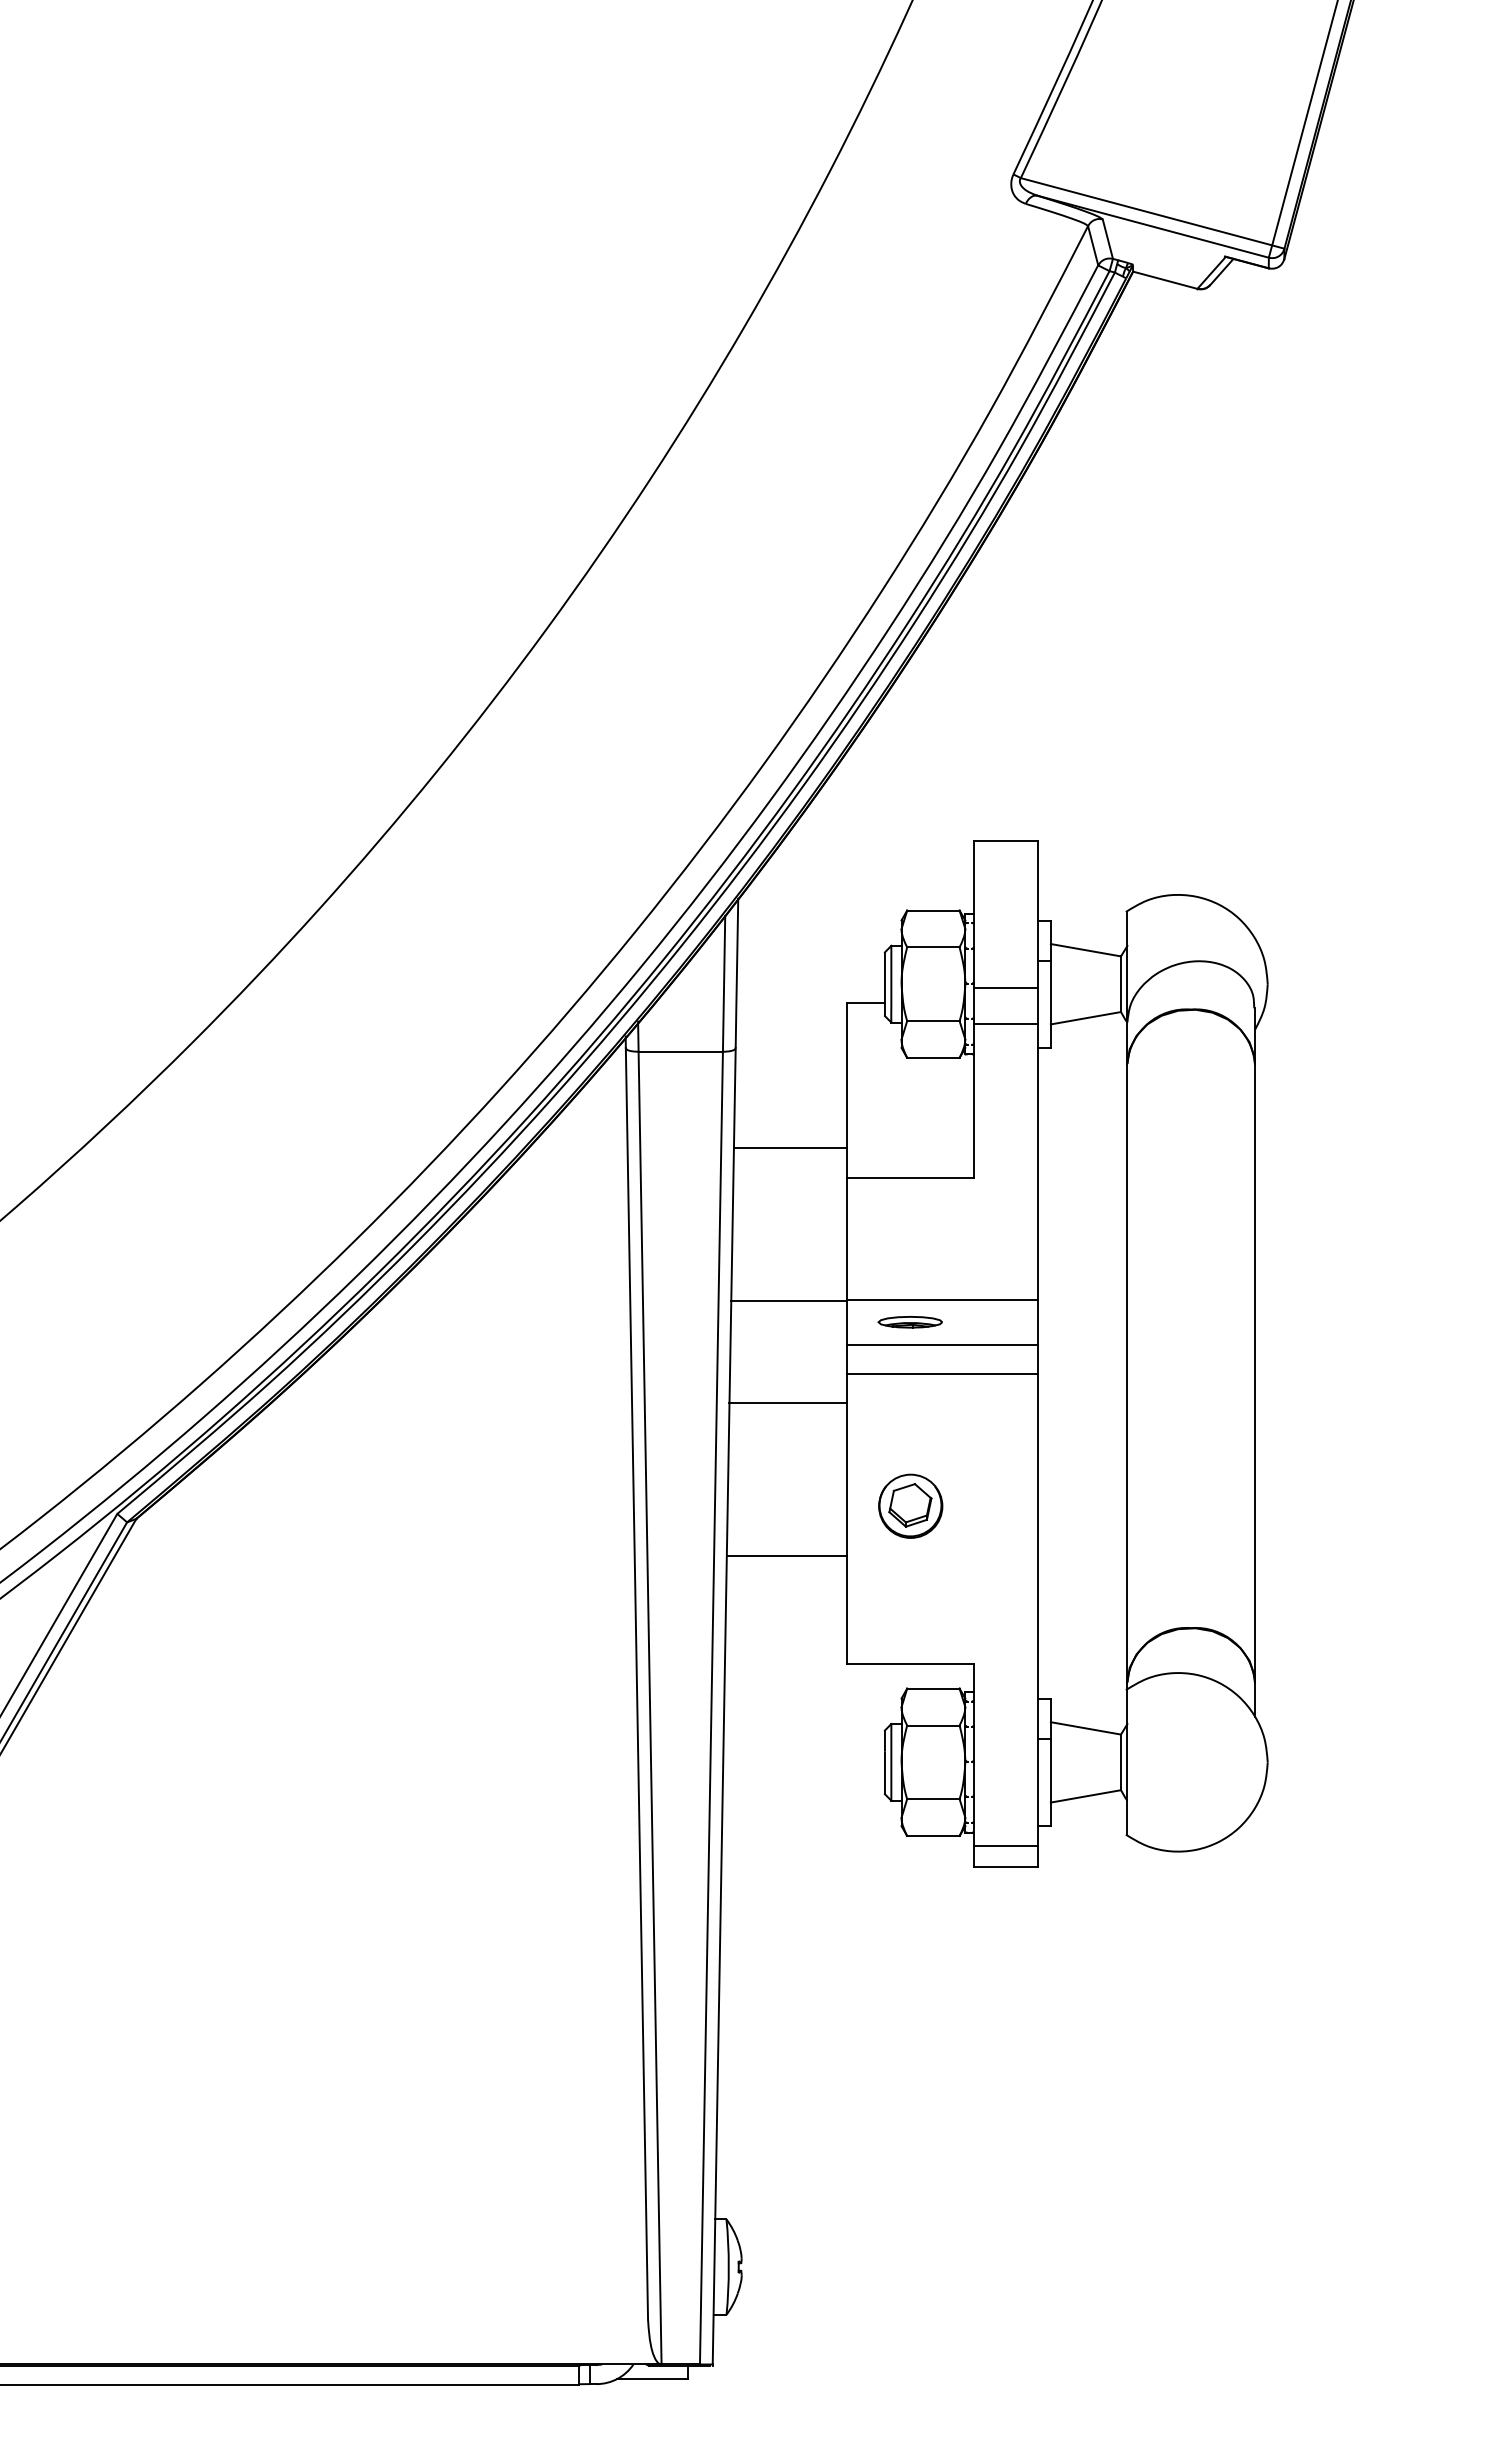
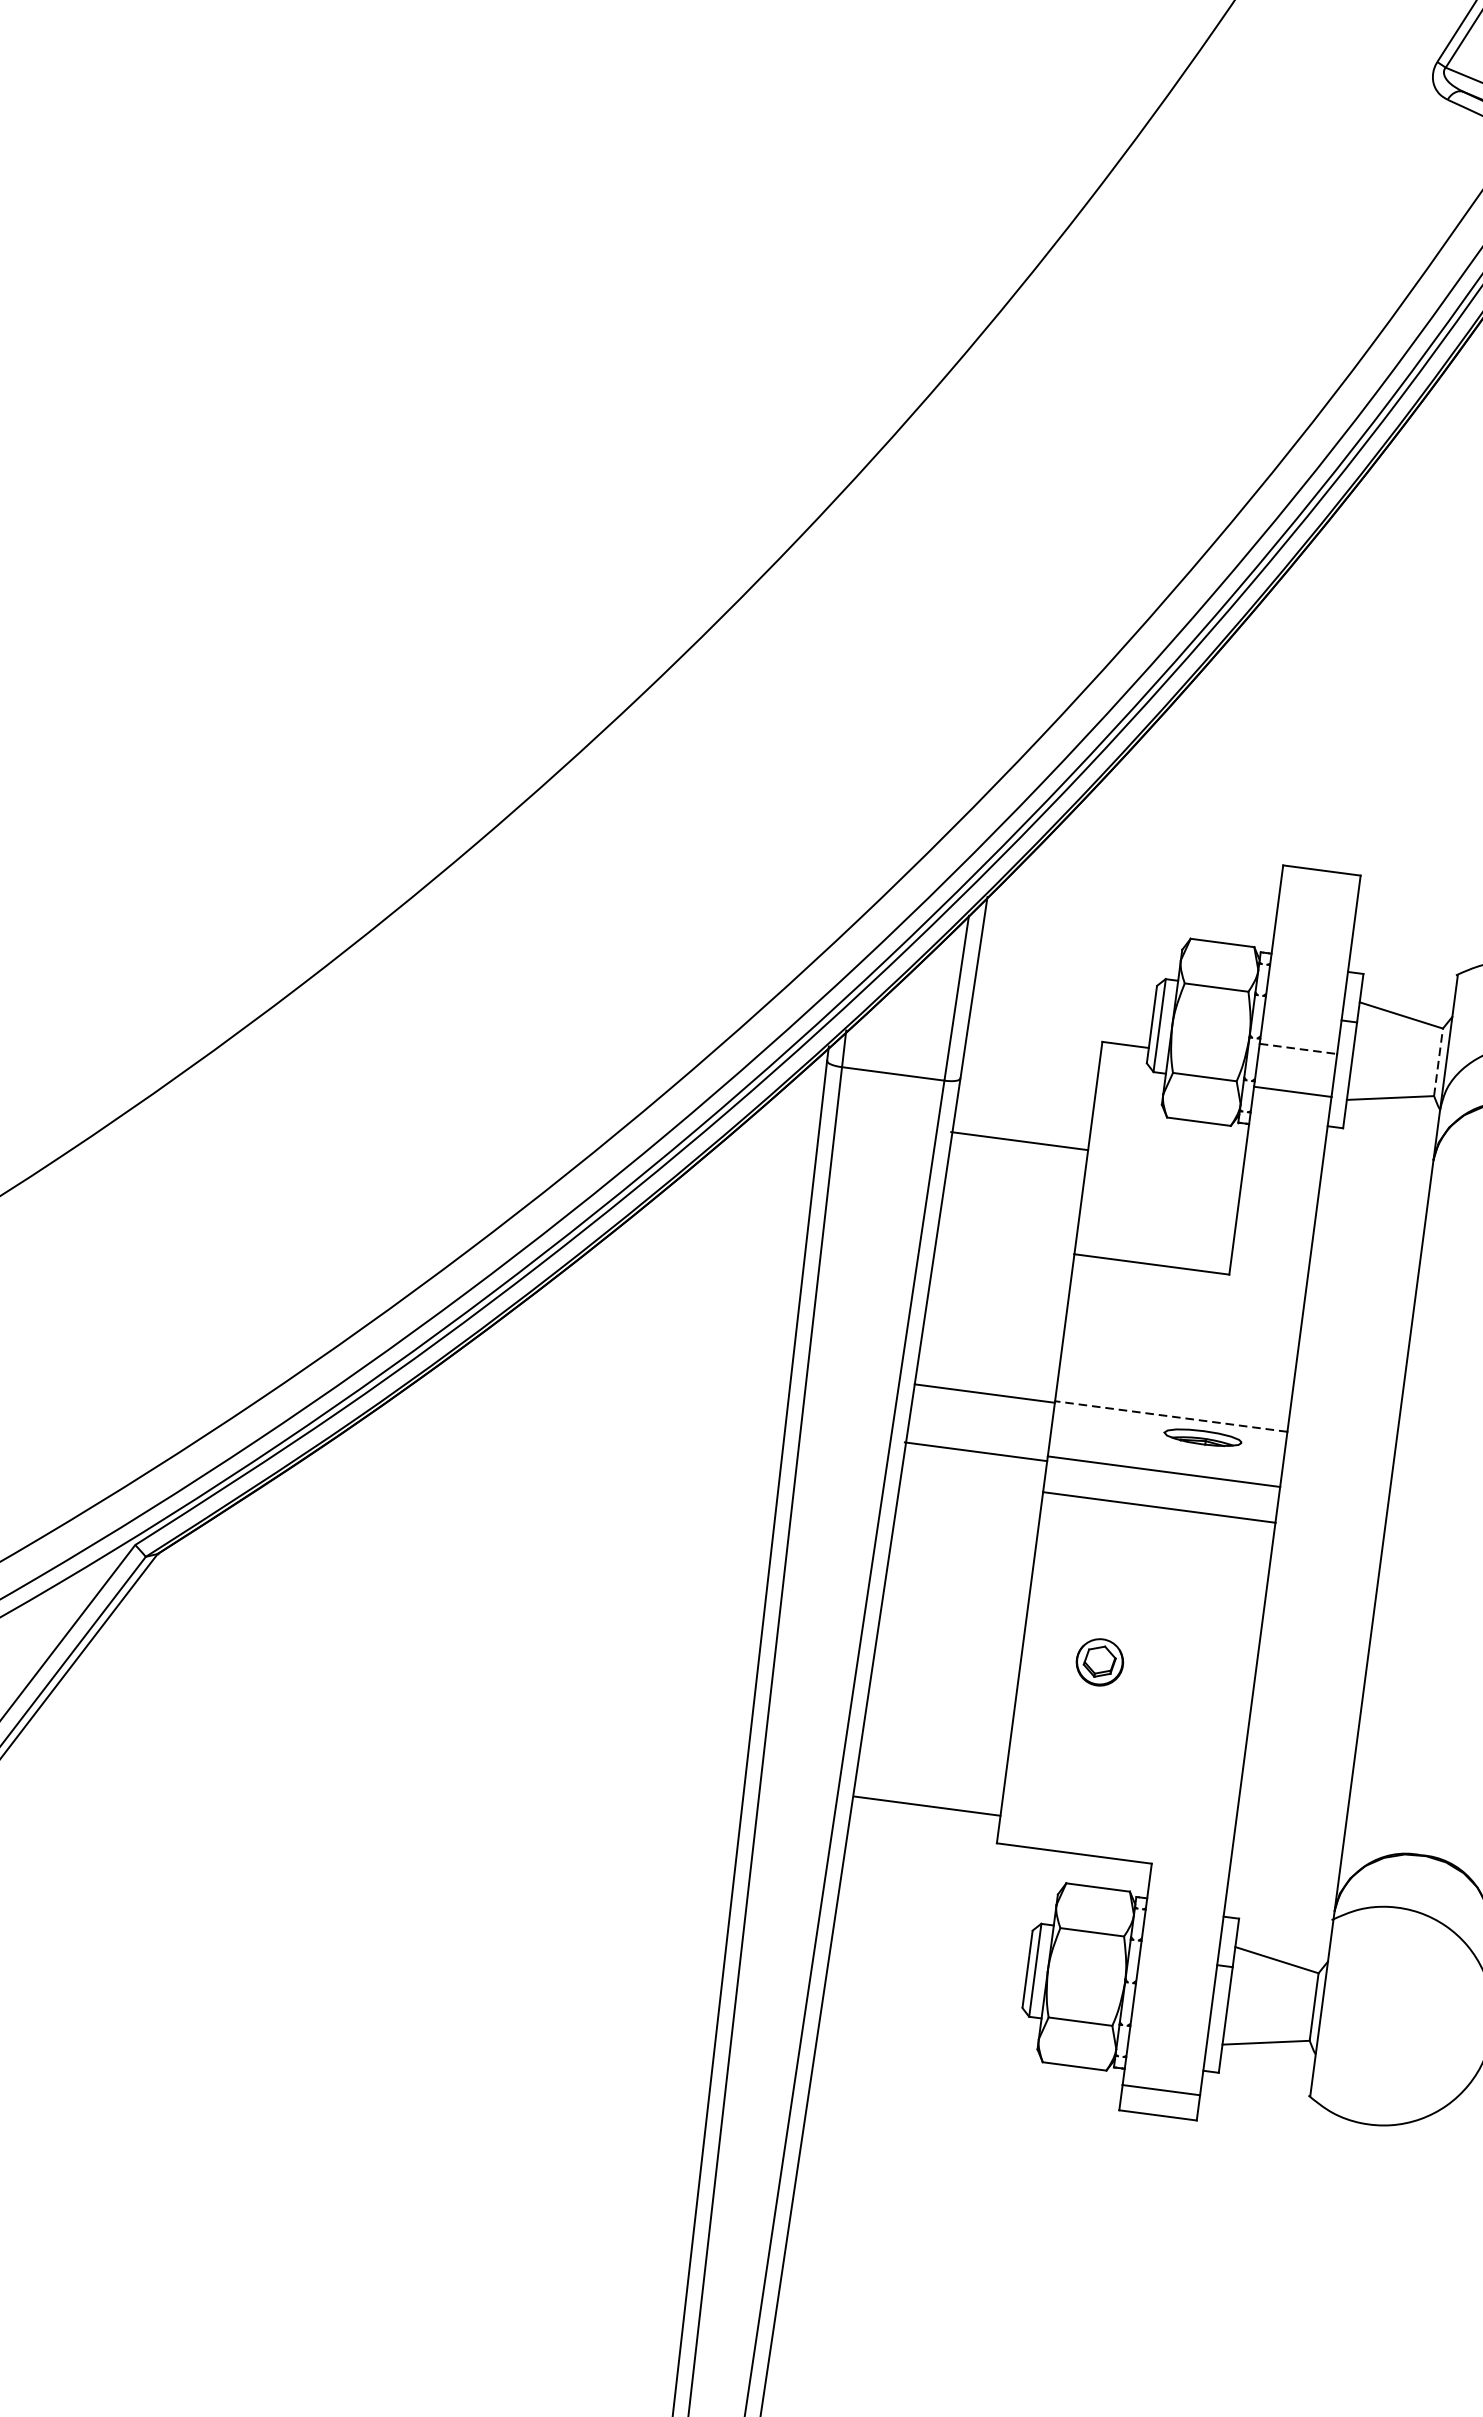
line: (1121, 984) -> (1439, 1062), solid -> dashed
line: (1006, 988) -> (1298, 1049), solid -> dashed
line: (789, 1147) -> (1018, 1140), moved
line: (942, 1299) -> (1171, 1416), solid -> dashed
part: (909, 1322) -> (1201, 1437), moved
line: (787, 1402) -> (975, 1451), moved
part: (910, 1505) -> (1099, 1661), size x0.6
line: (786, 1555) -> (927, 1805), moved

